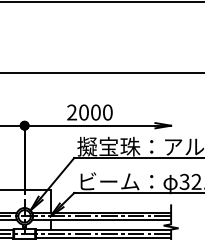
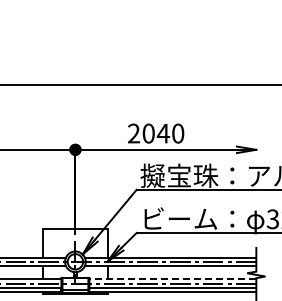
text: (95, 112) -> (162, 133), 2000 -> 2040
line: (103, 230) -> (172, 279), solid -> dashed

